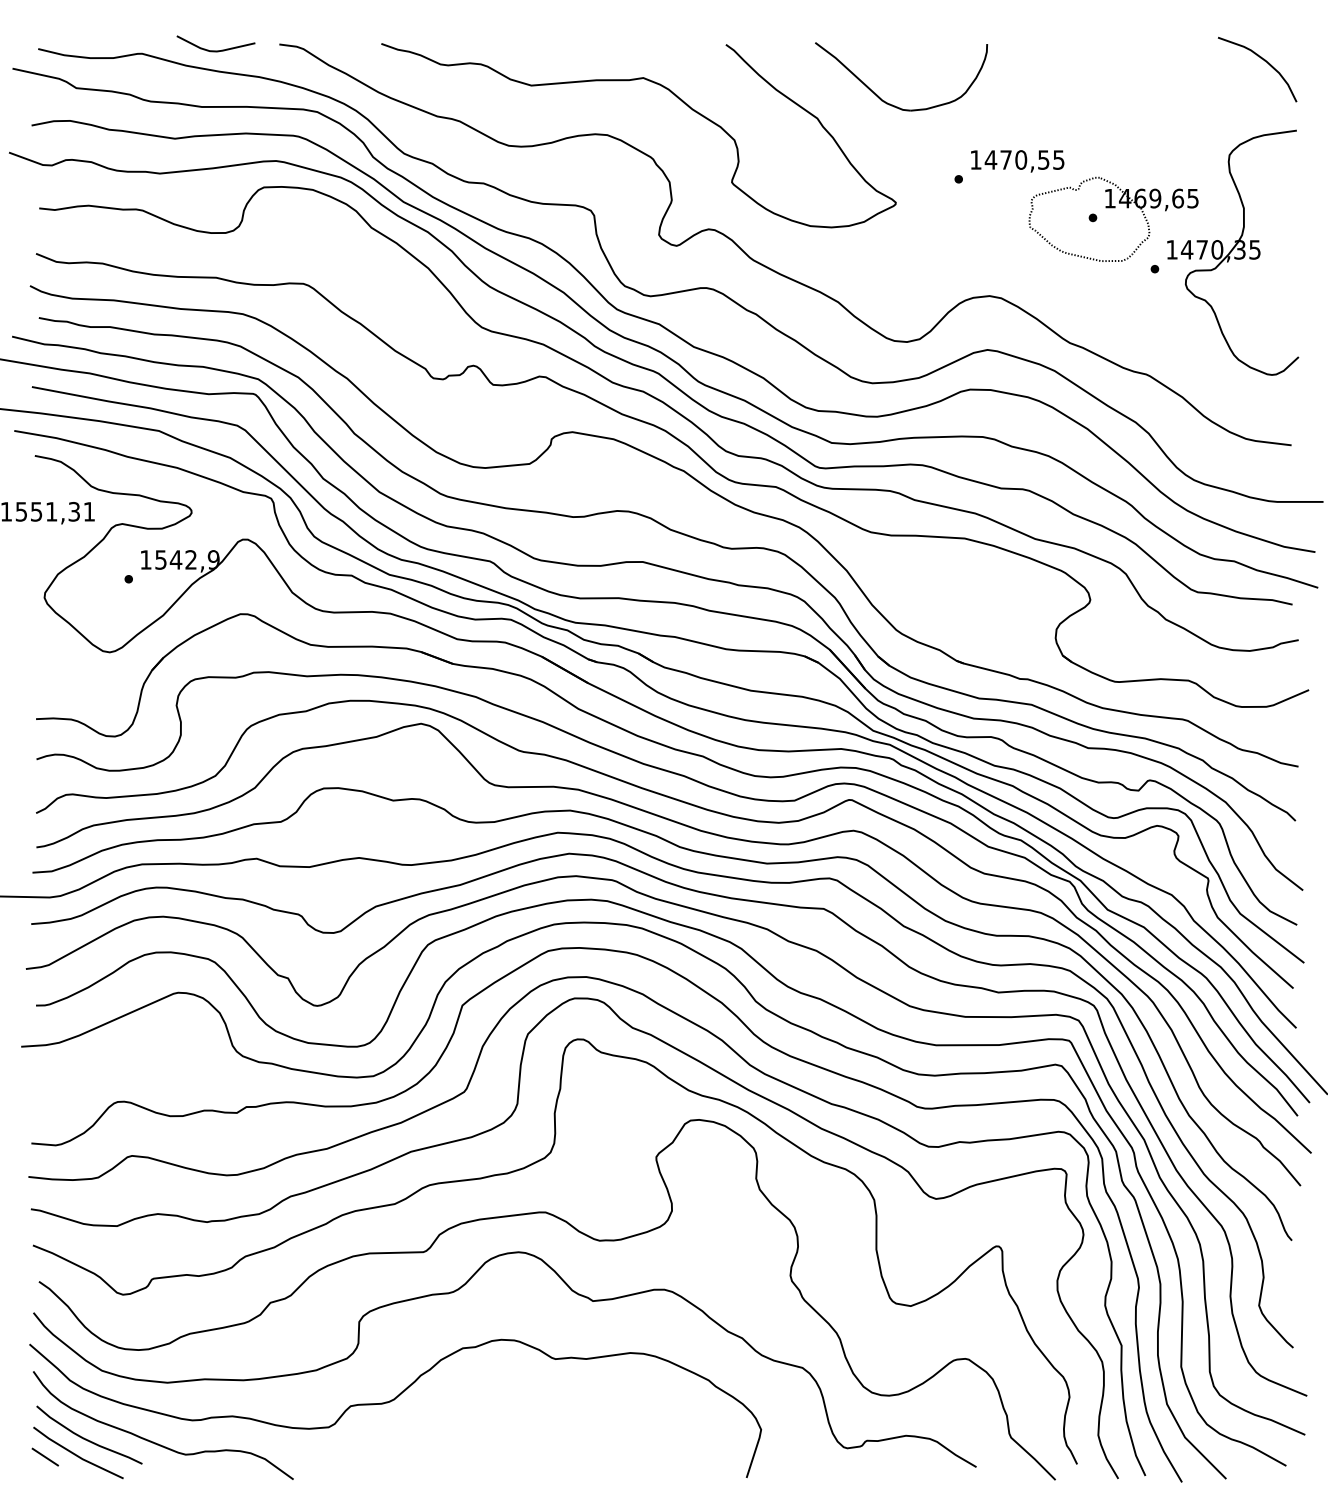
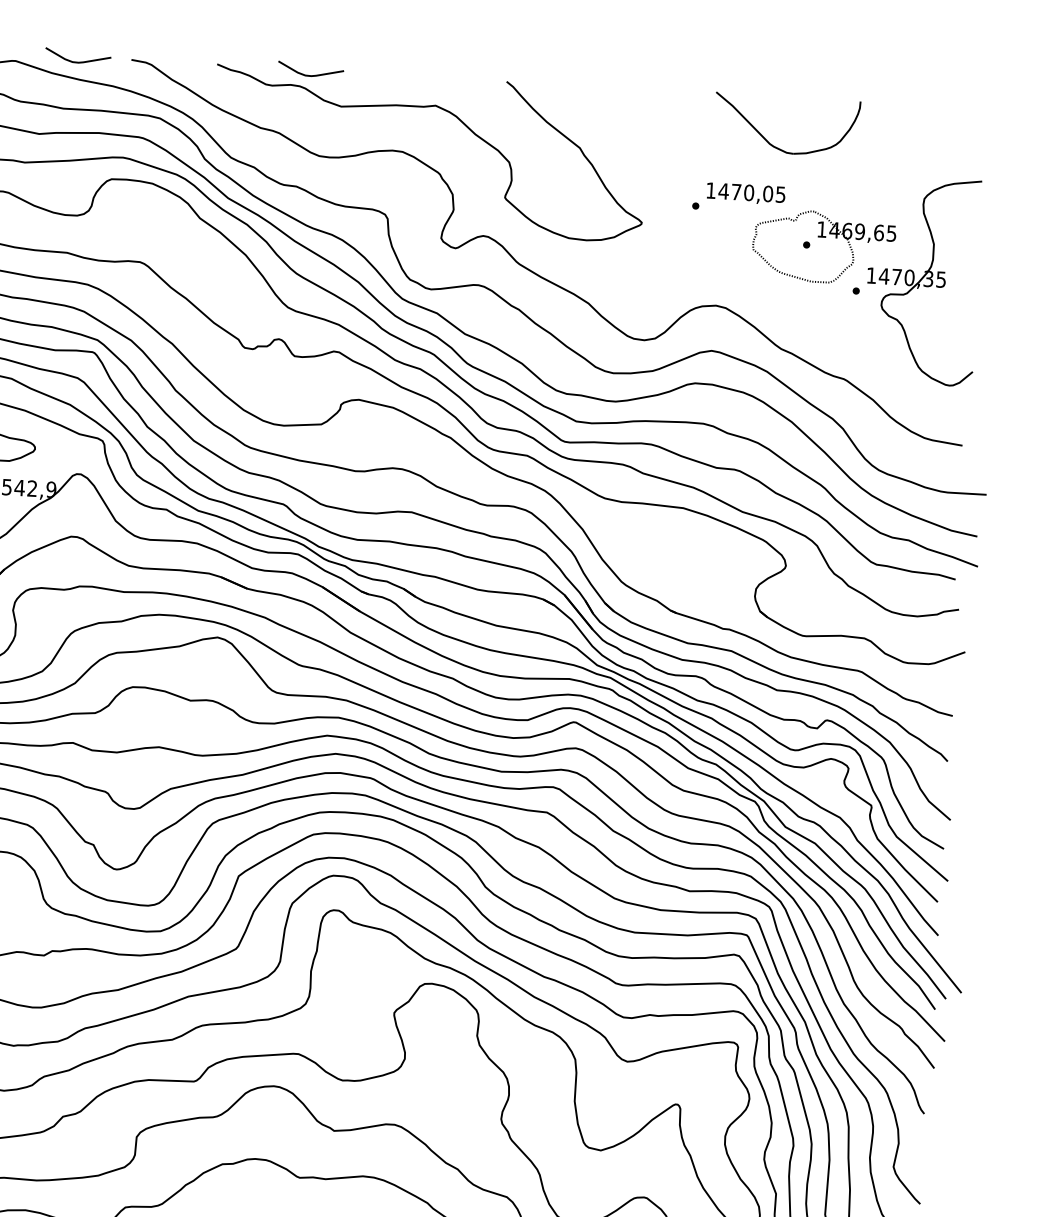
curve: (492, 50) -> (310, 75), added
curve: (1264, 61) -> (958, 121), removed
part: (890, 103) -> (776, 146), moved
text: (1043, 159) -> (767, 193), 1470,55 -> 1470,05

